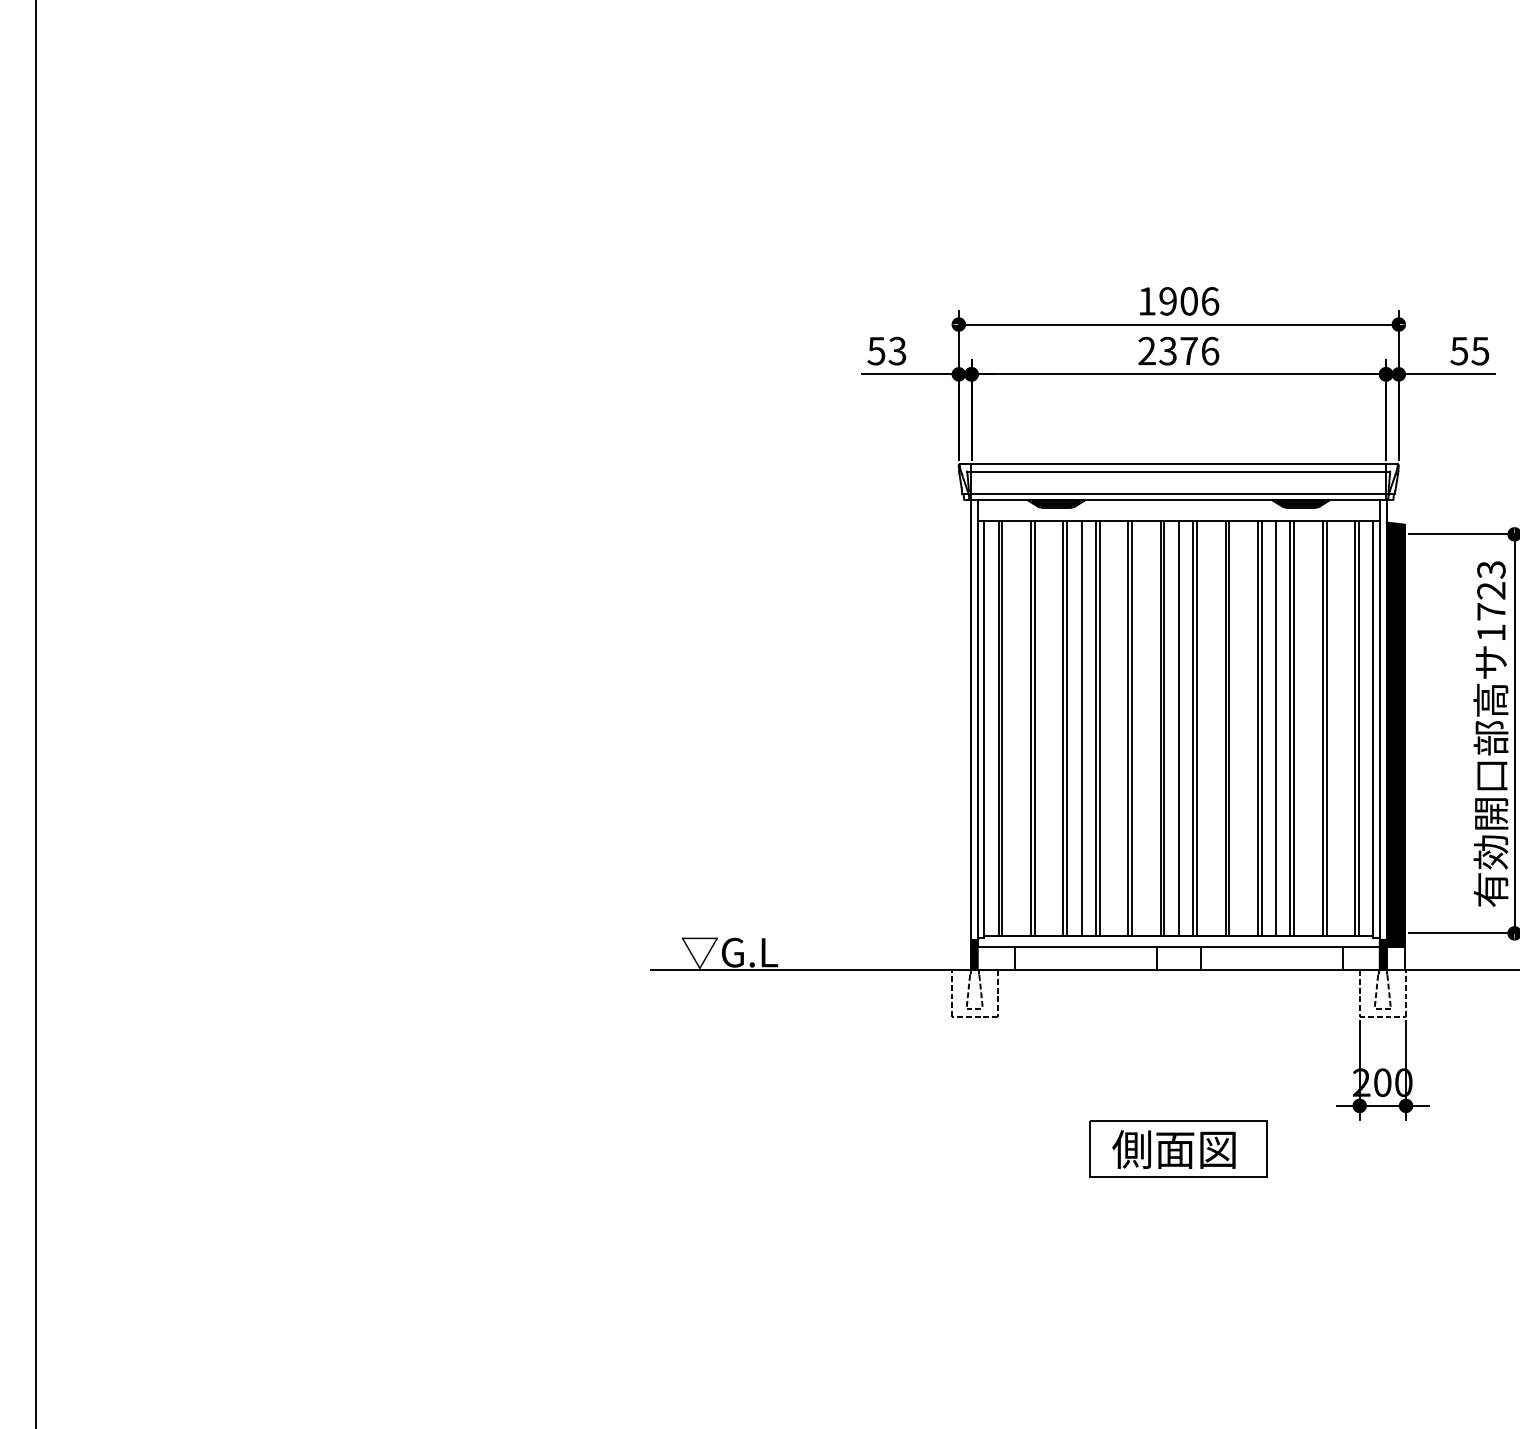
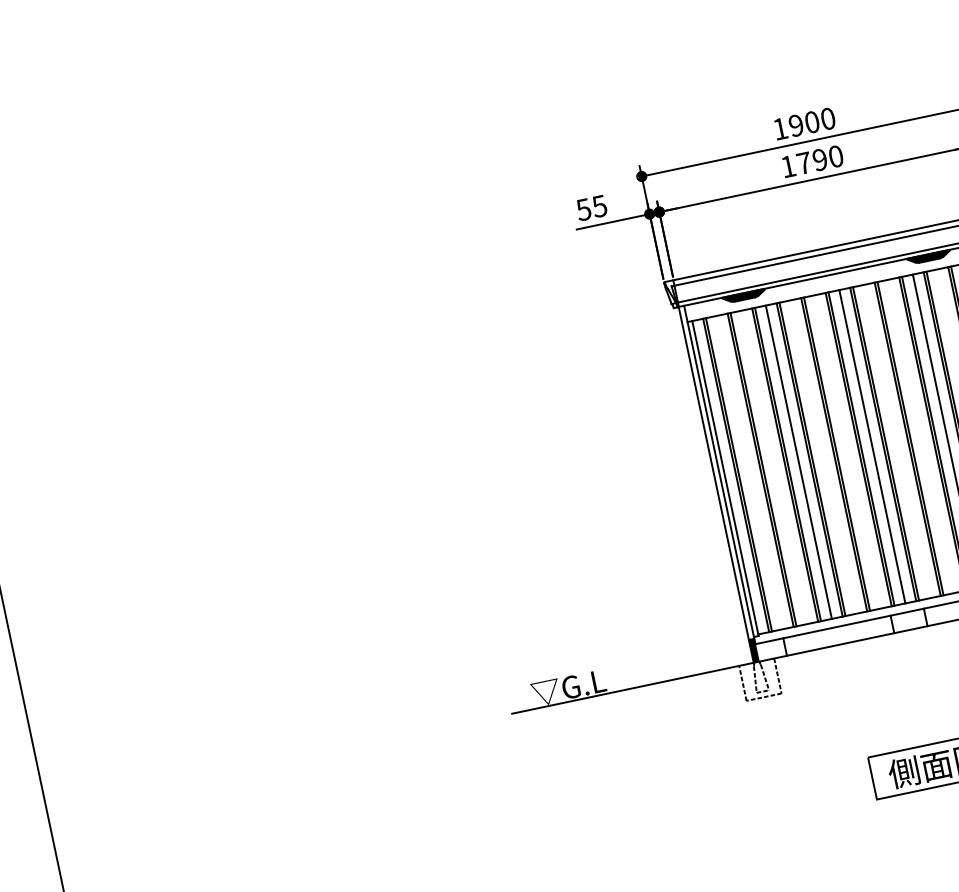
text: (1210, 301) -> (828, 118), 1906 -> 1900
text: (897, 350) -> (599, 205), 53 -> 55
text: (1178, 350) -> (811, 161), 2376 -> 1790

